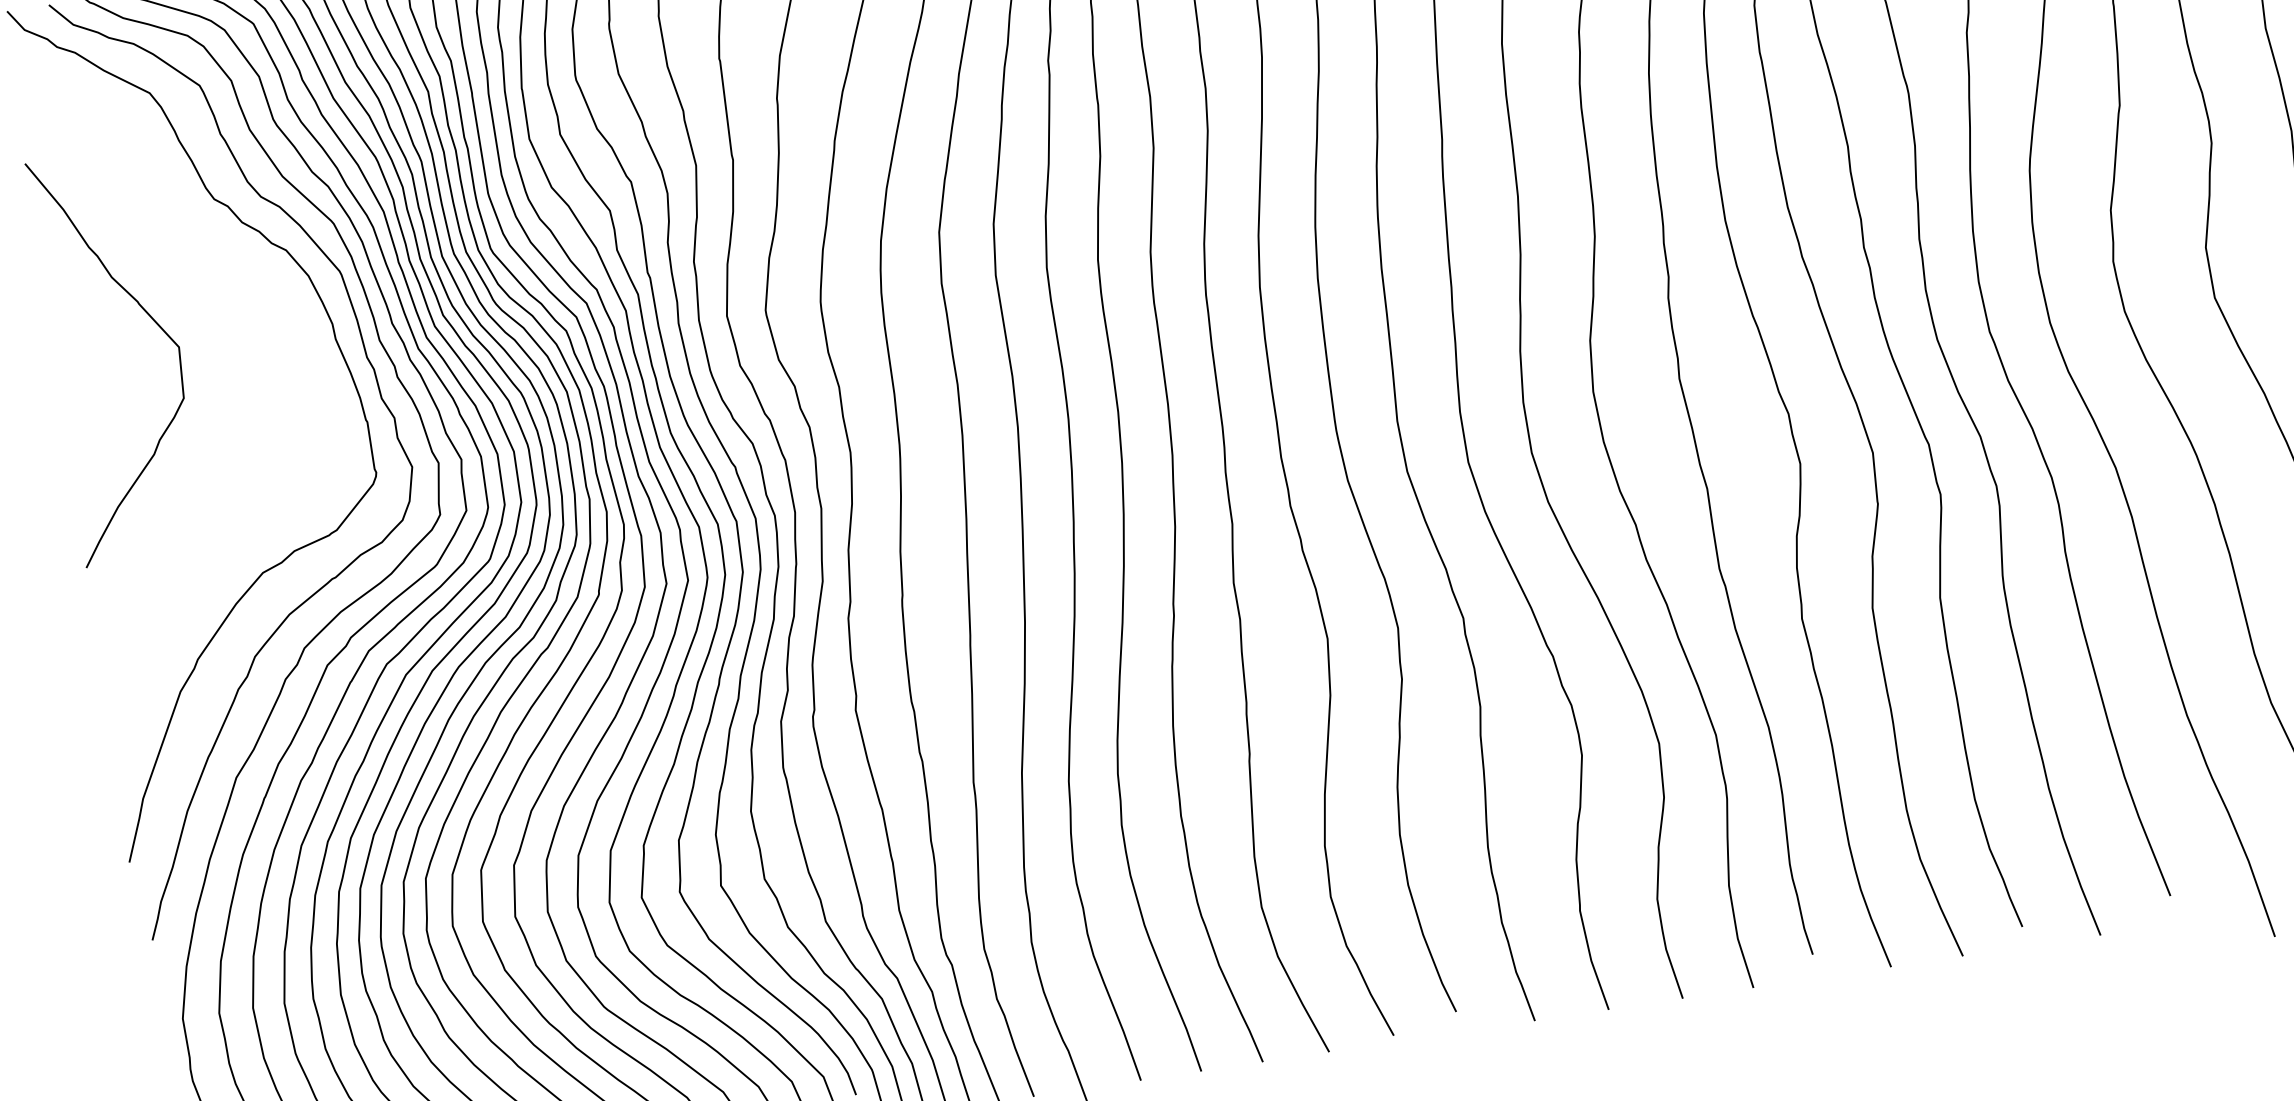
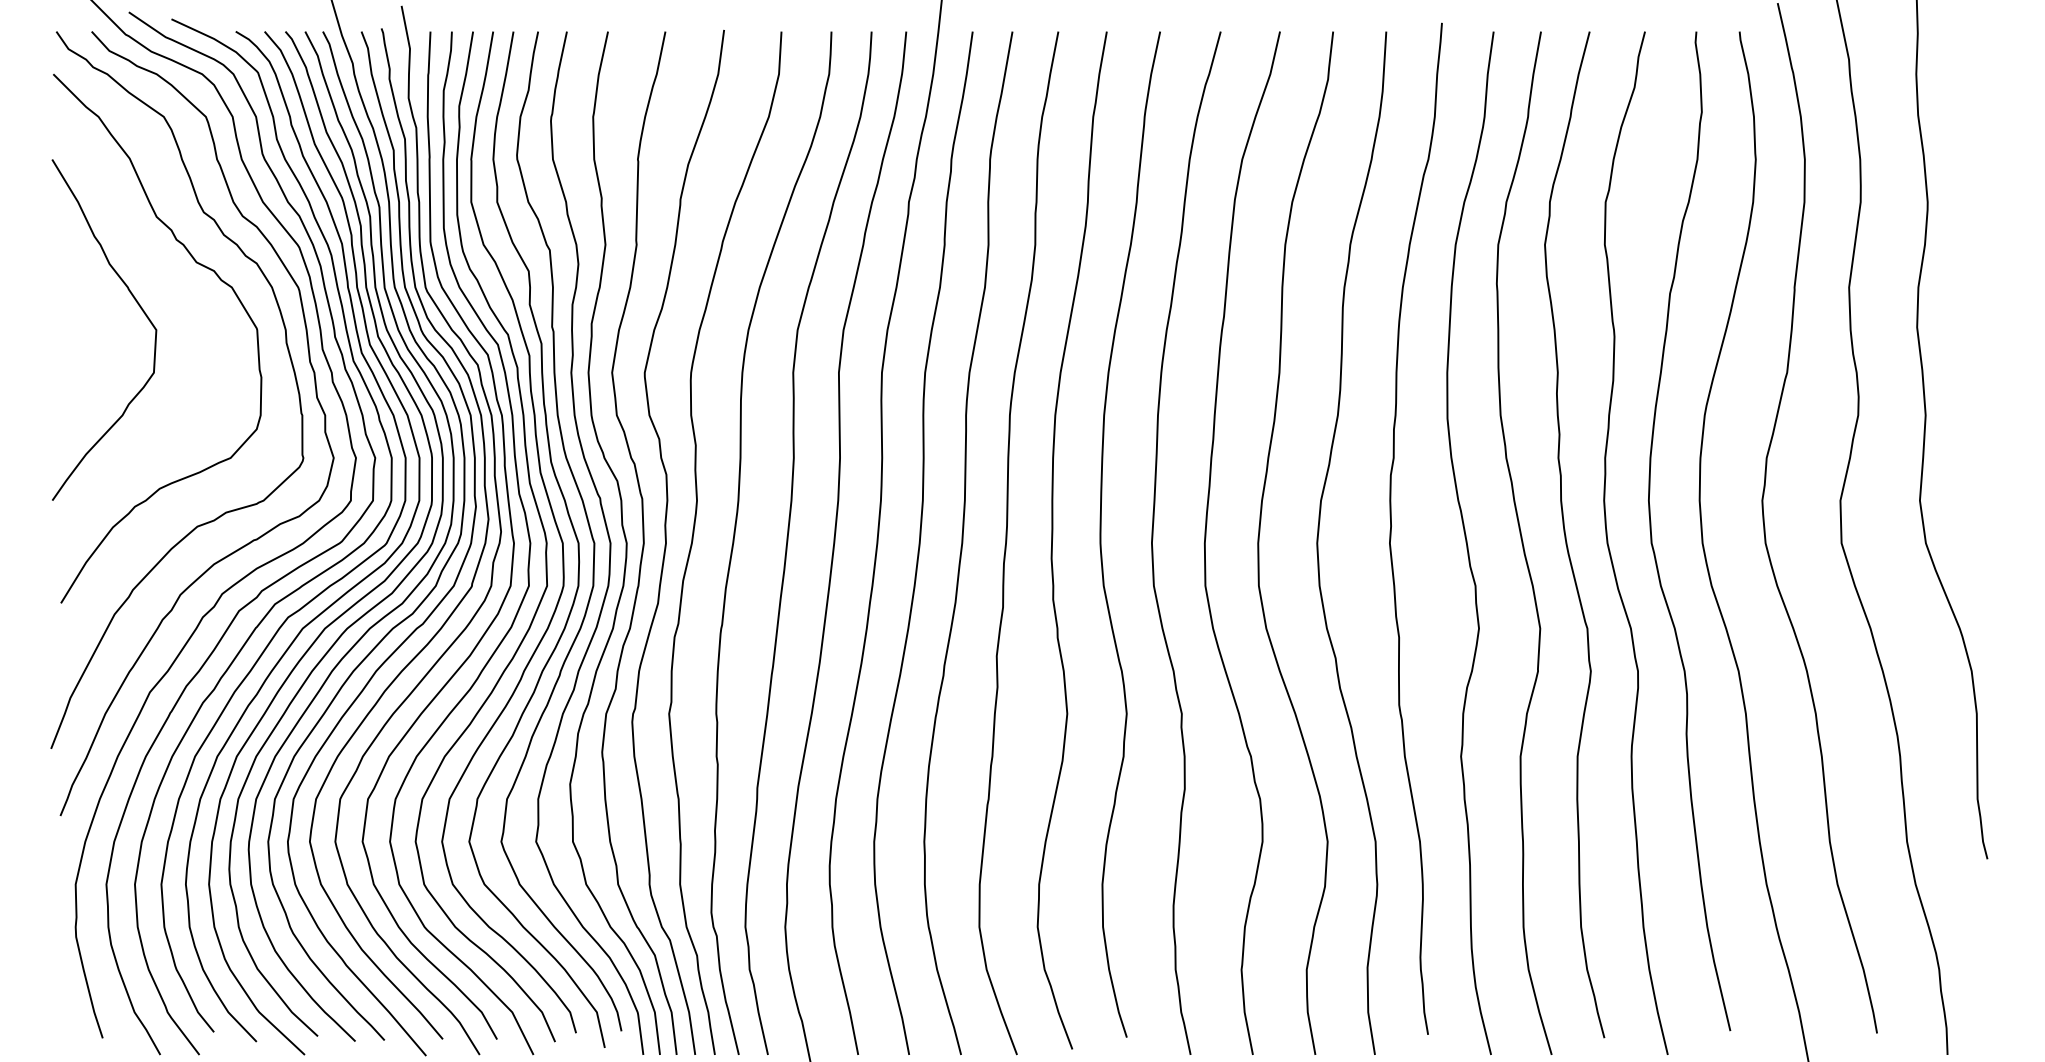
curve: (214, 261) -> (196, 263), added

